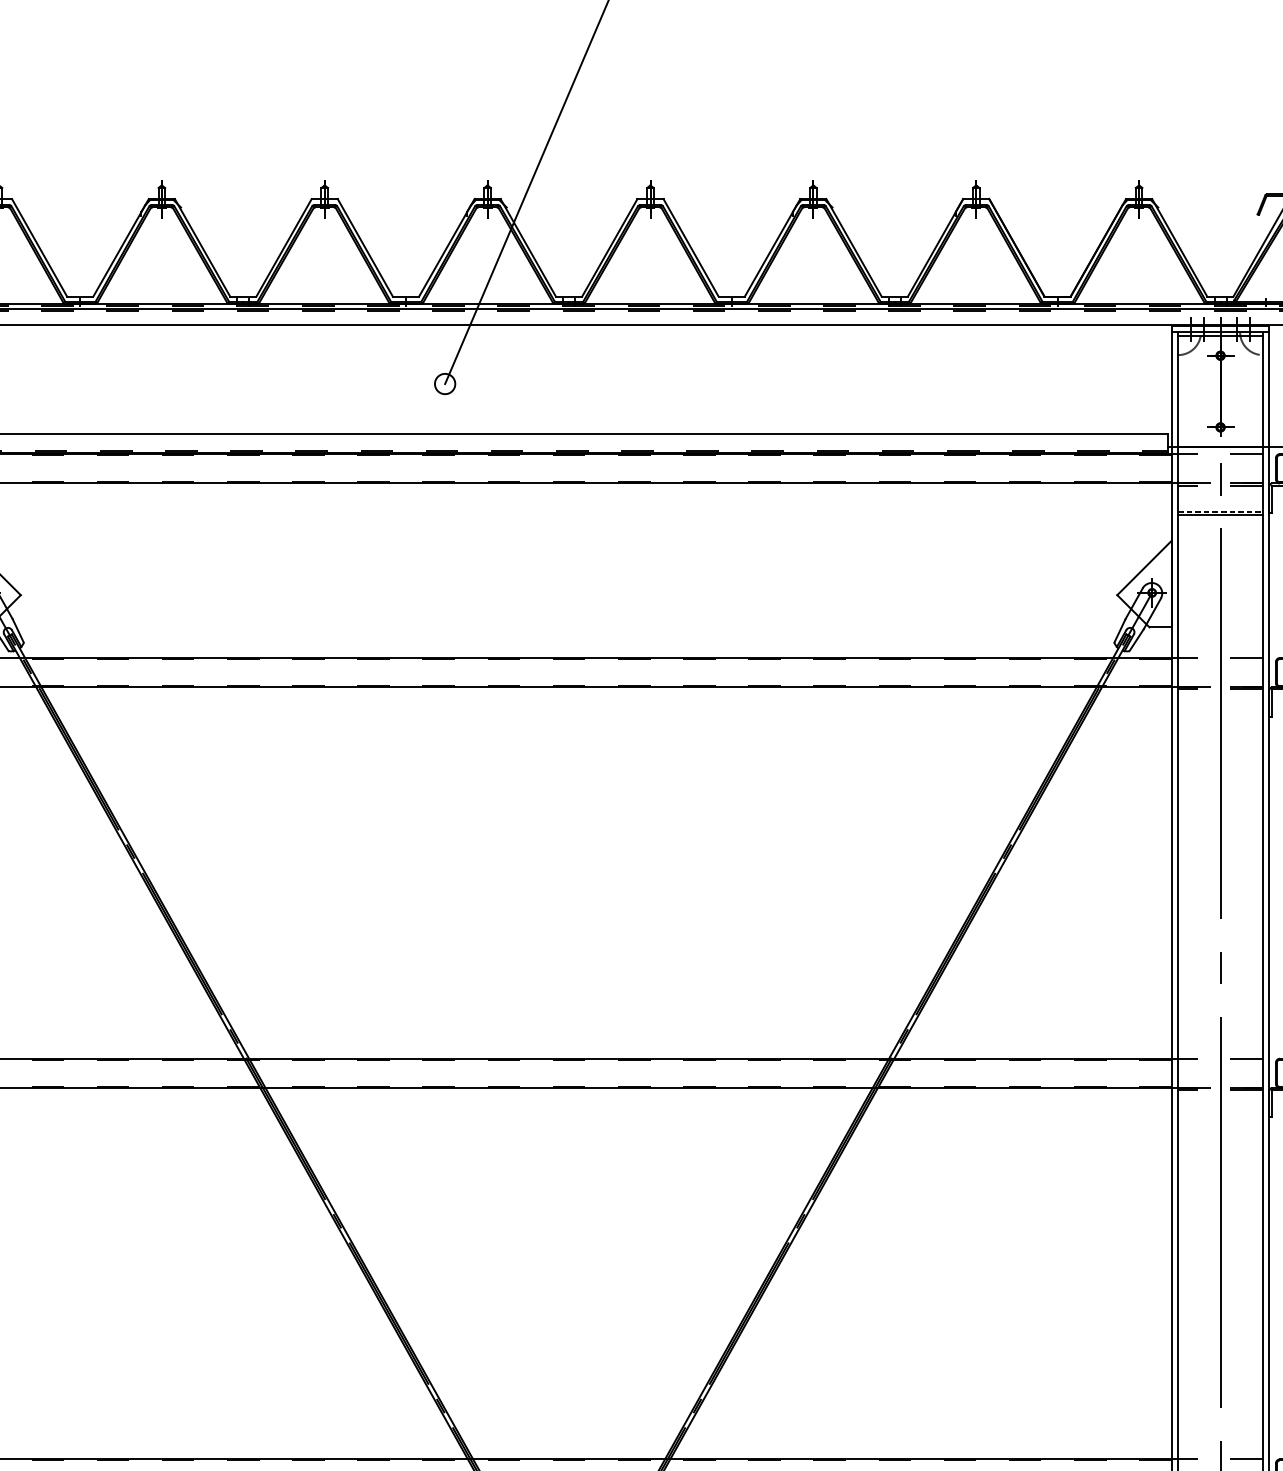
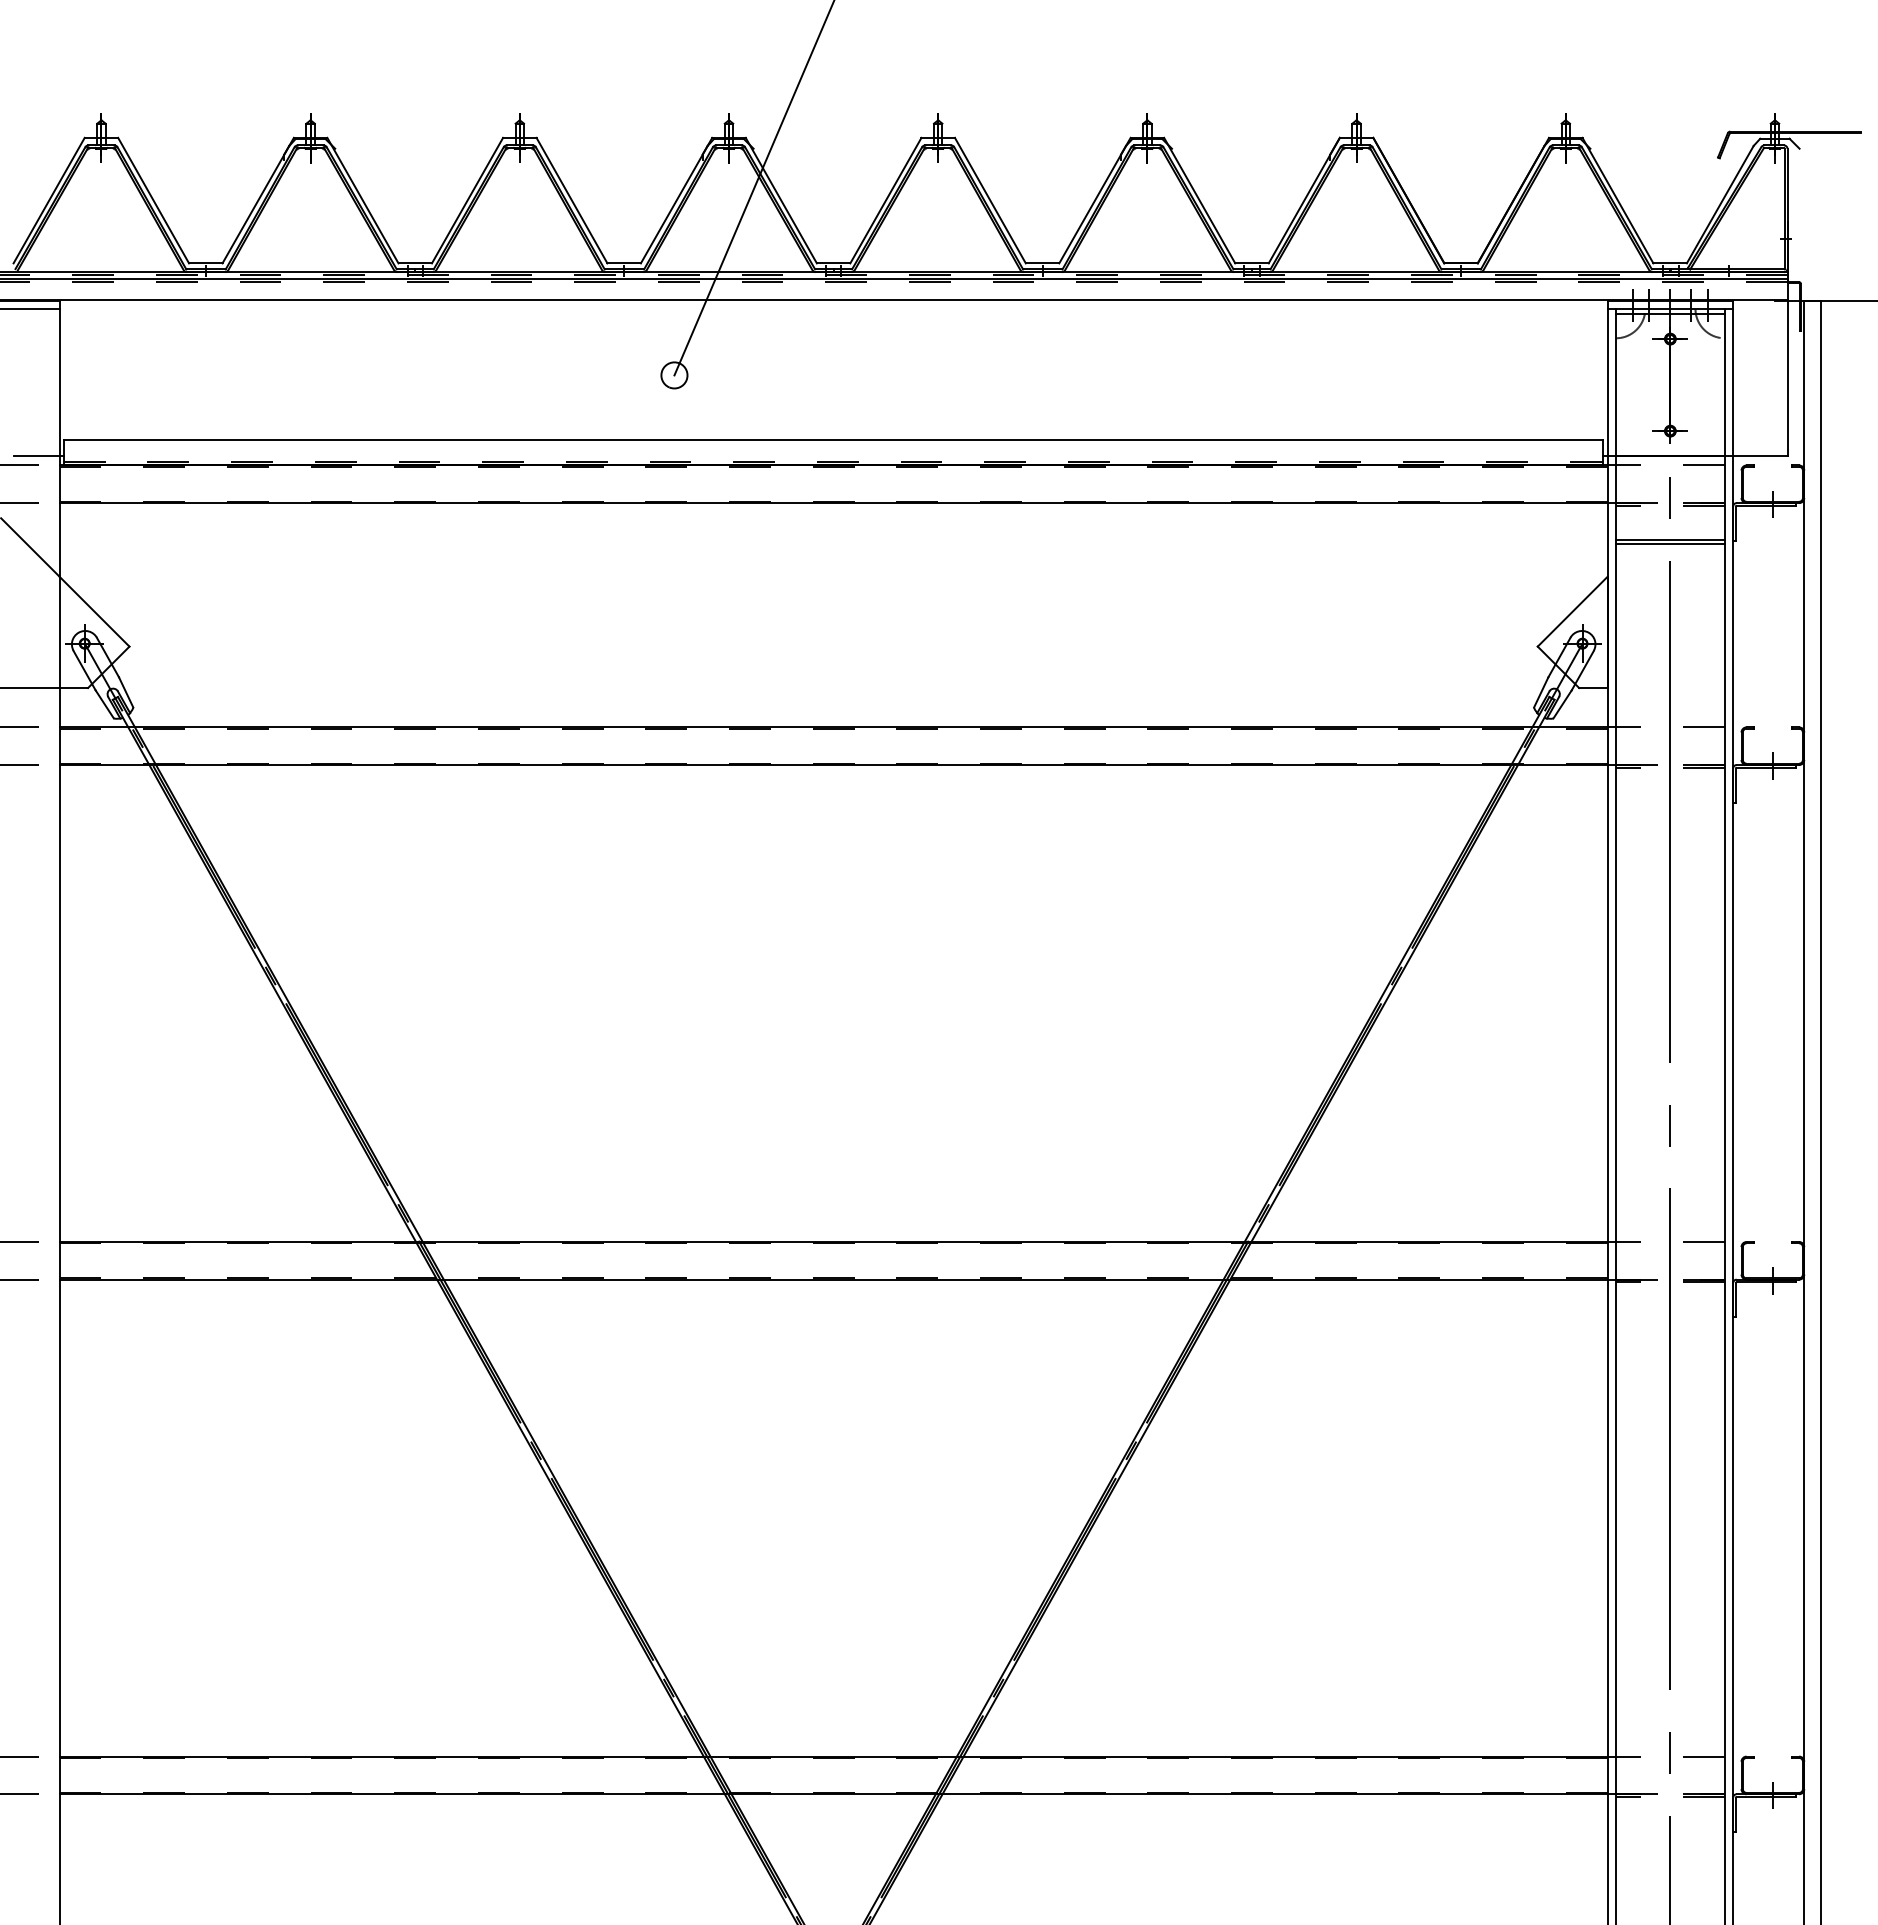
line: (1220, 511) -> (1670, 539), dashed -> solid

